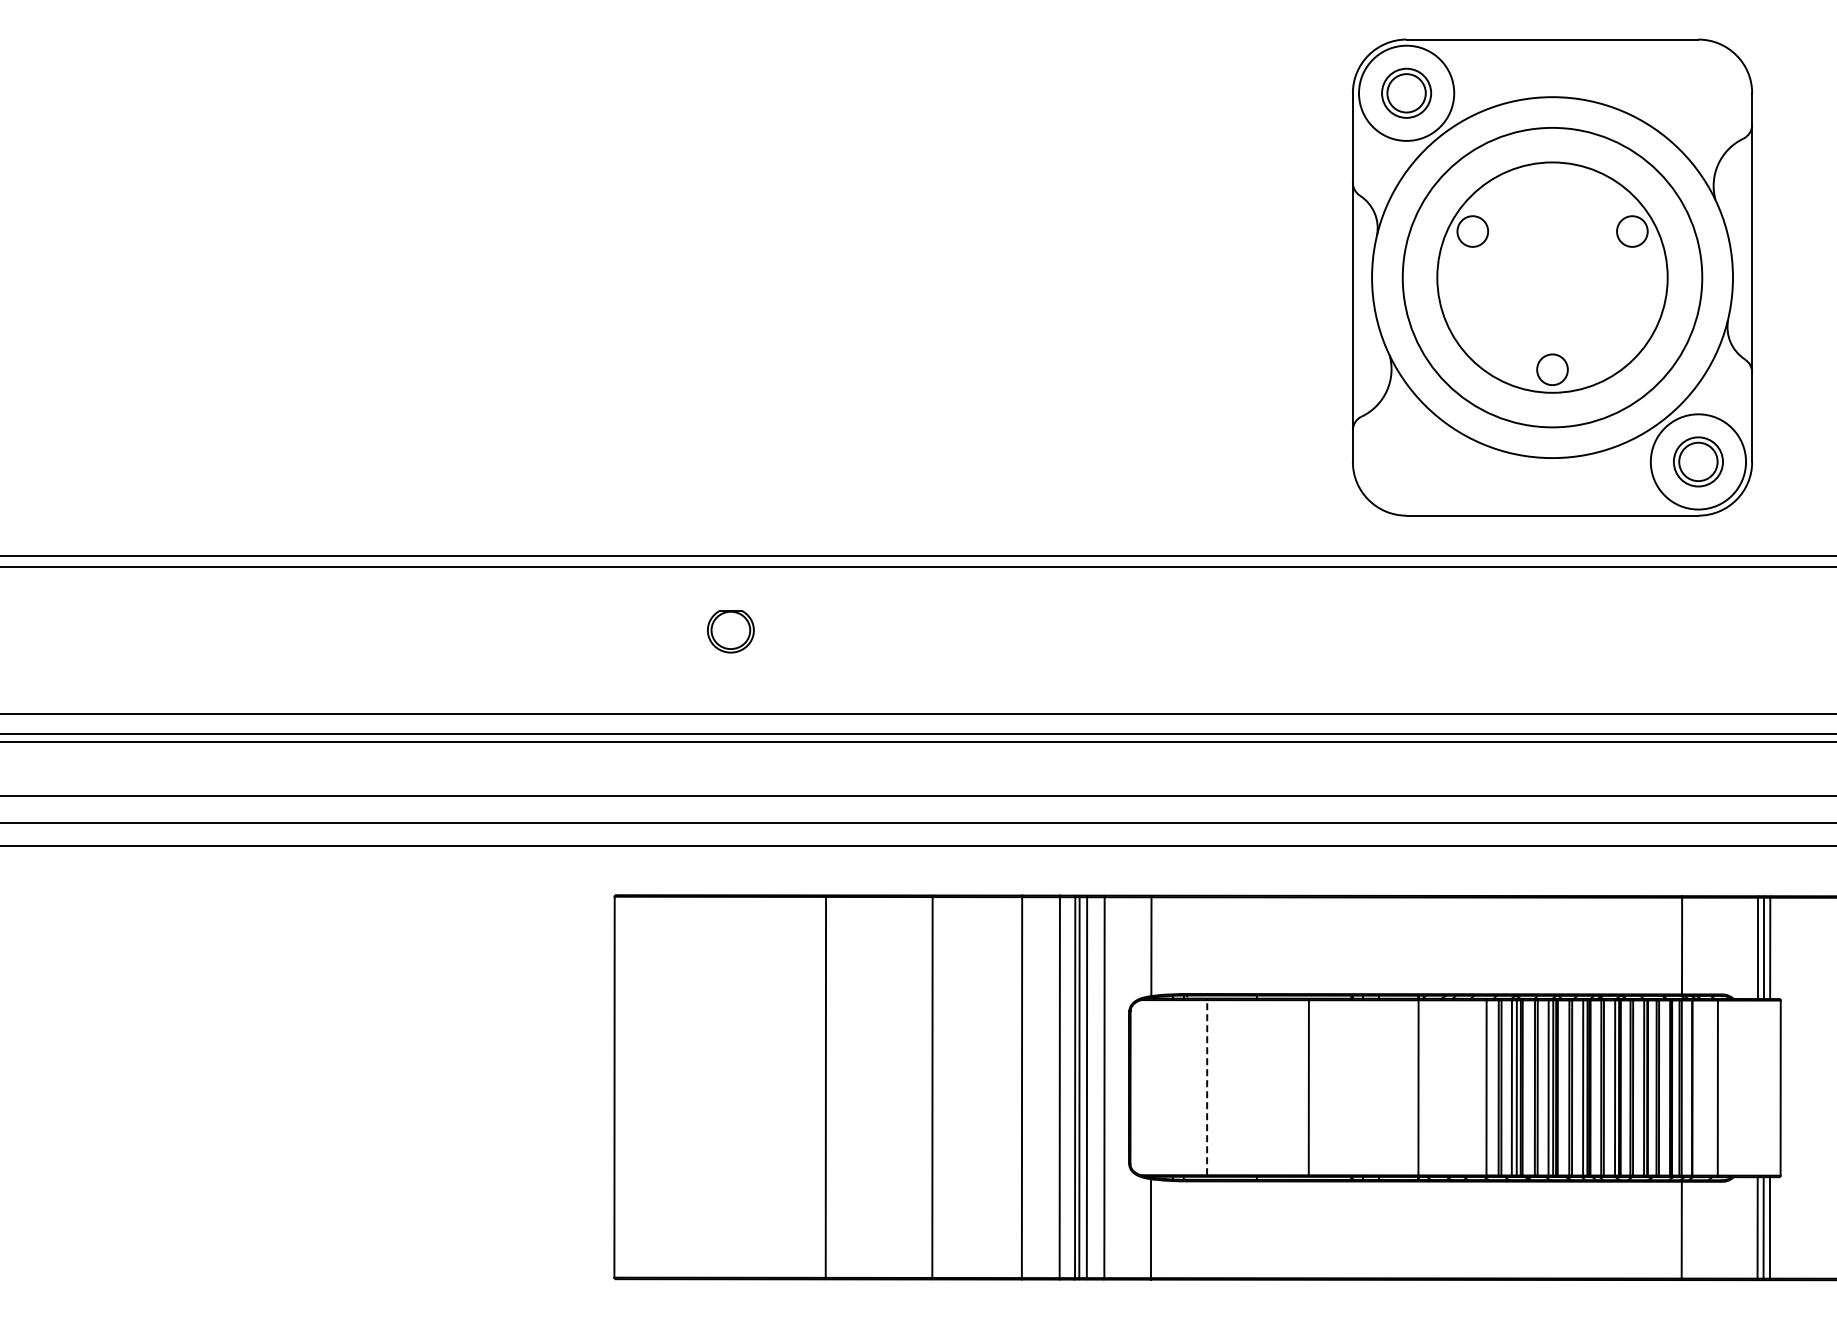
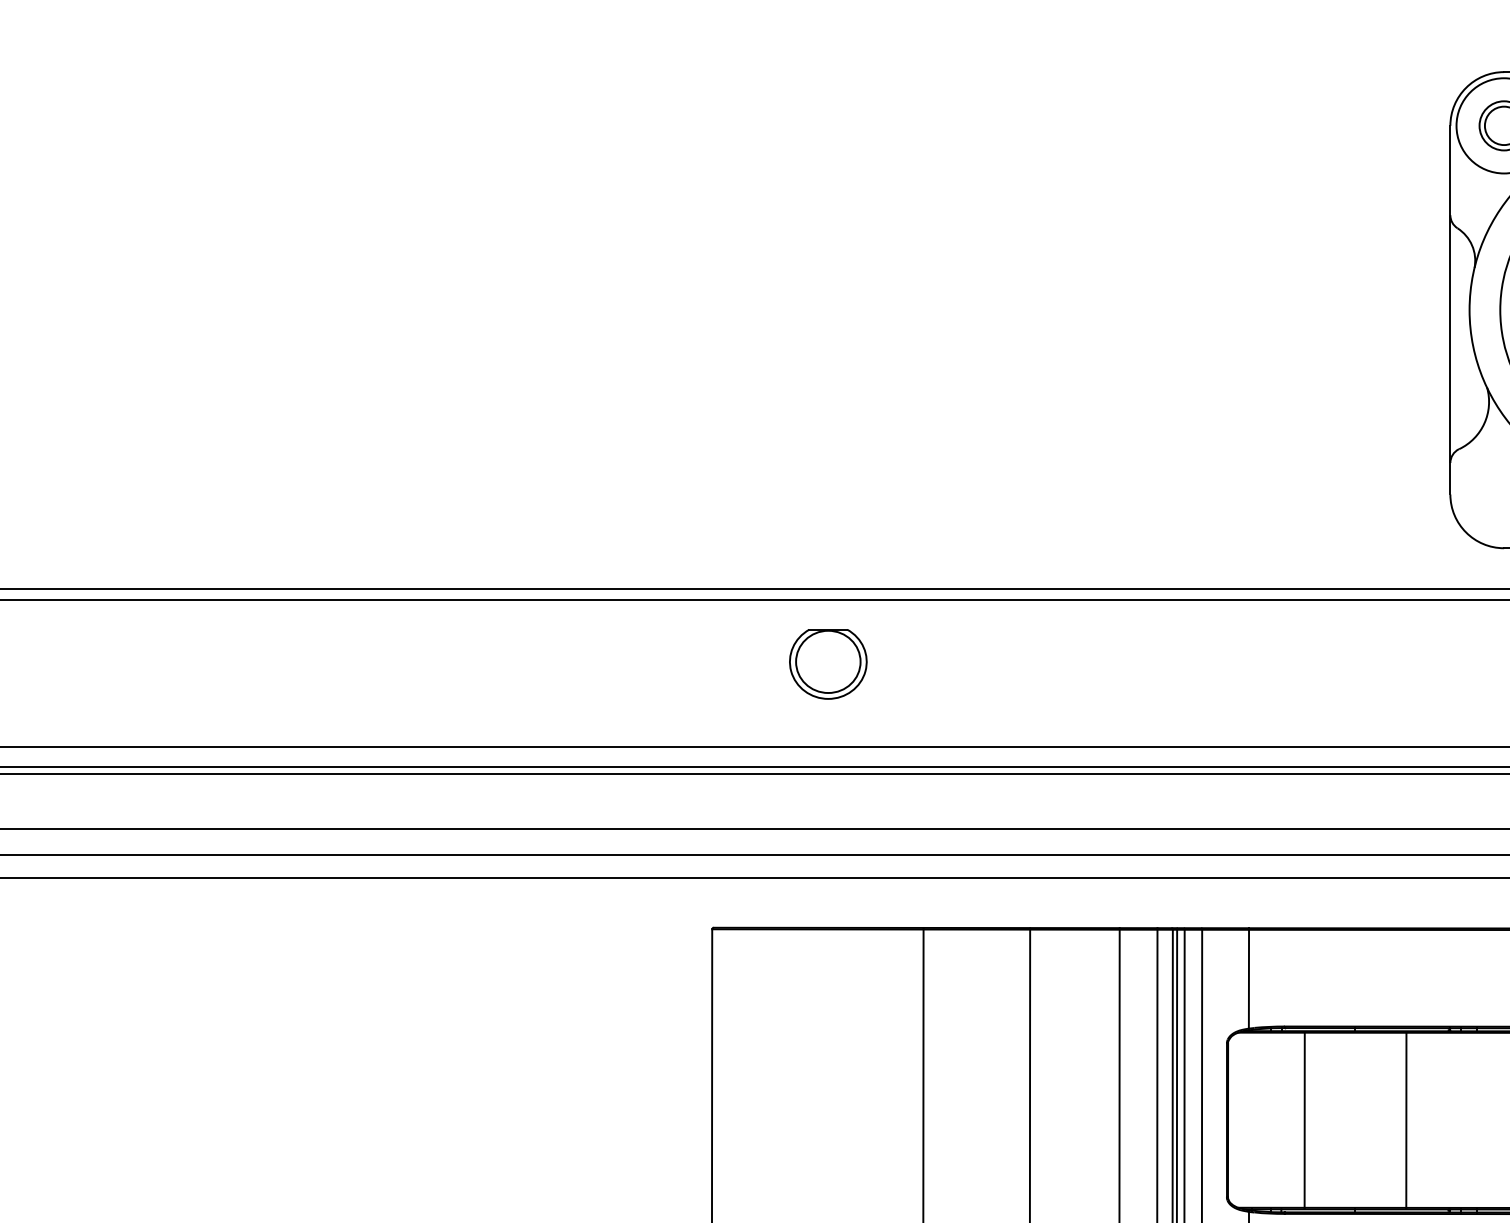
part: (730, 631) -> (828, 664), size x1.67
line: (1207, 1087) -> (1305, 1120), dashed -> solid

